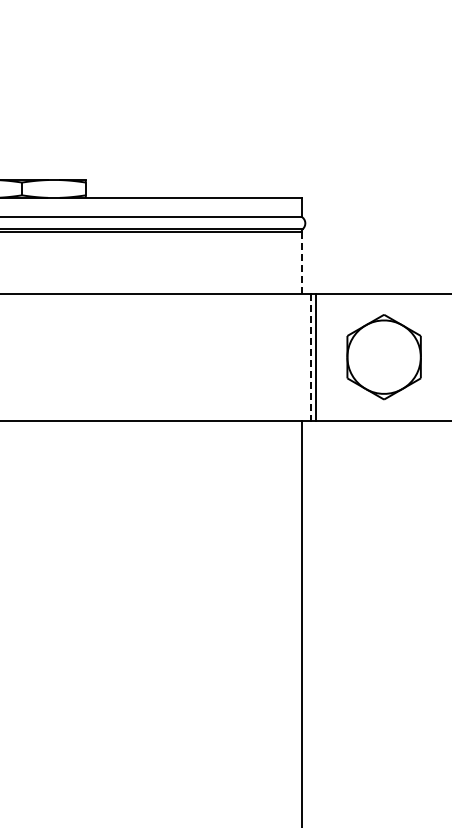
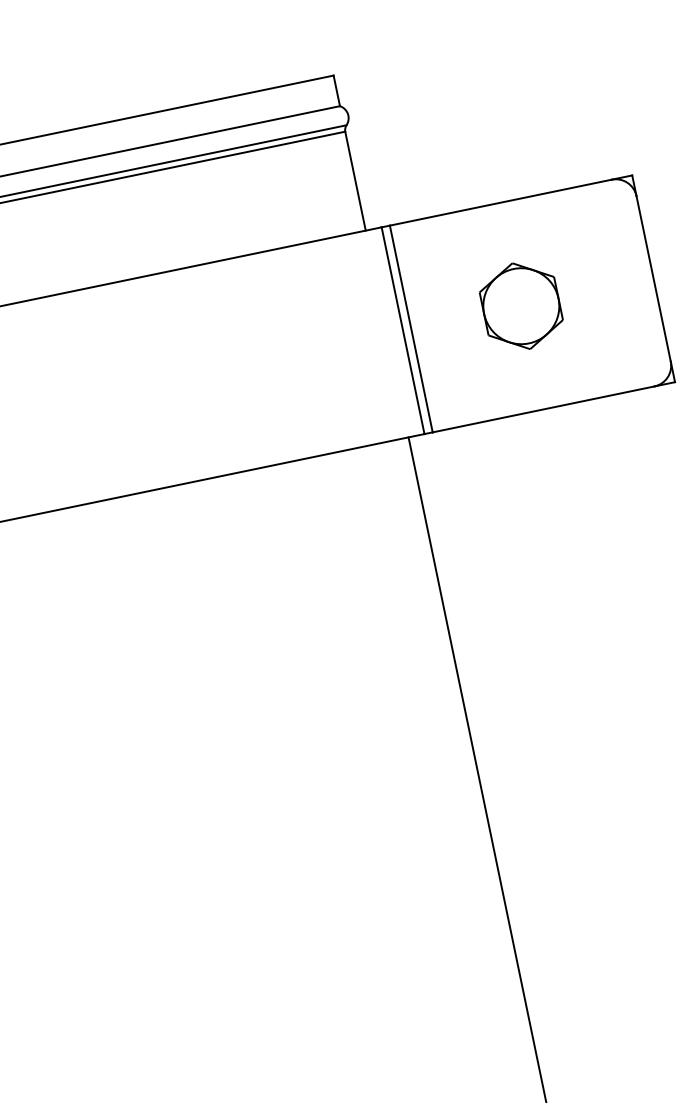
line: (301, 263) -> (355, 181), dashed -> solid
line: (311, 357) -> (403, 330), dashed -> solid
part: (384, 357) -> (521, 306), size x0.62

